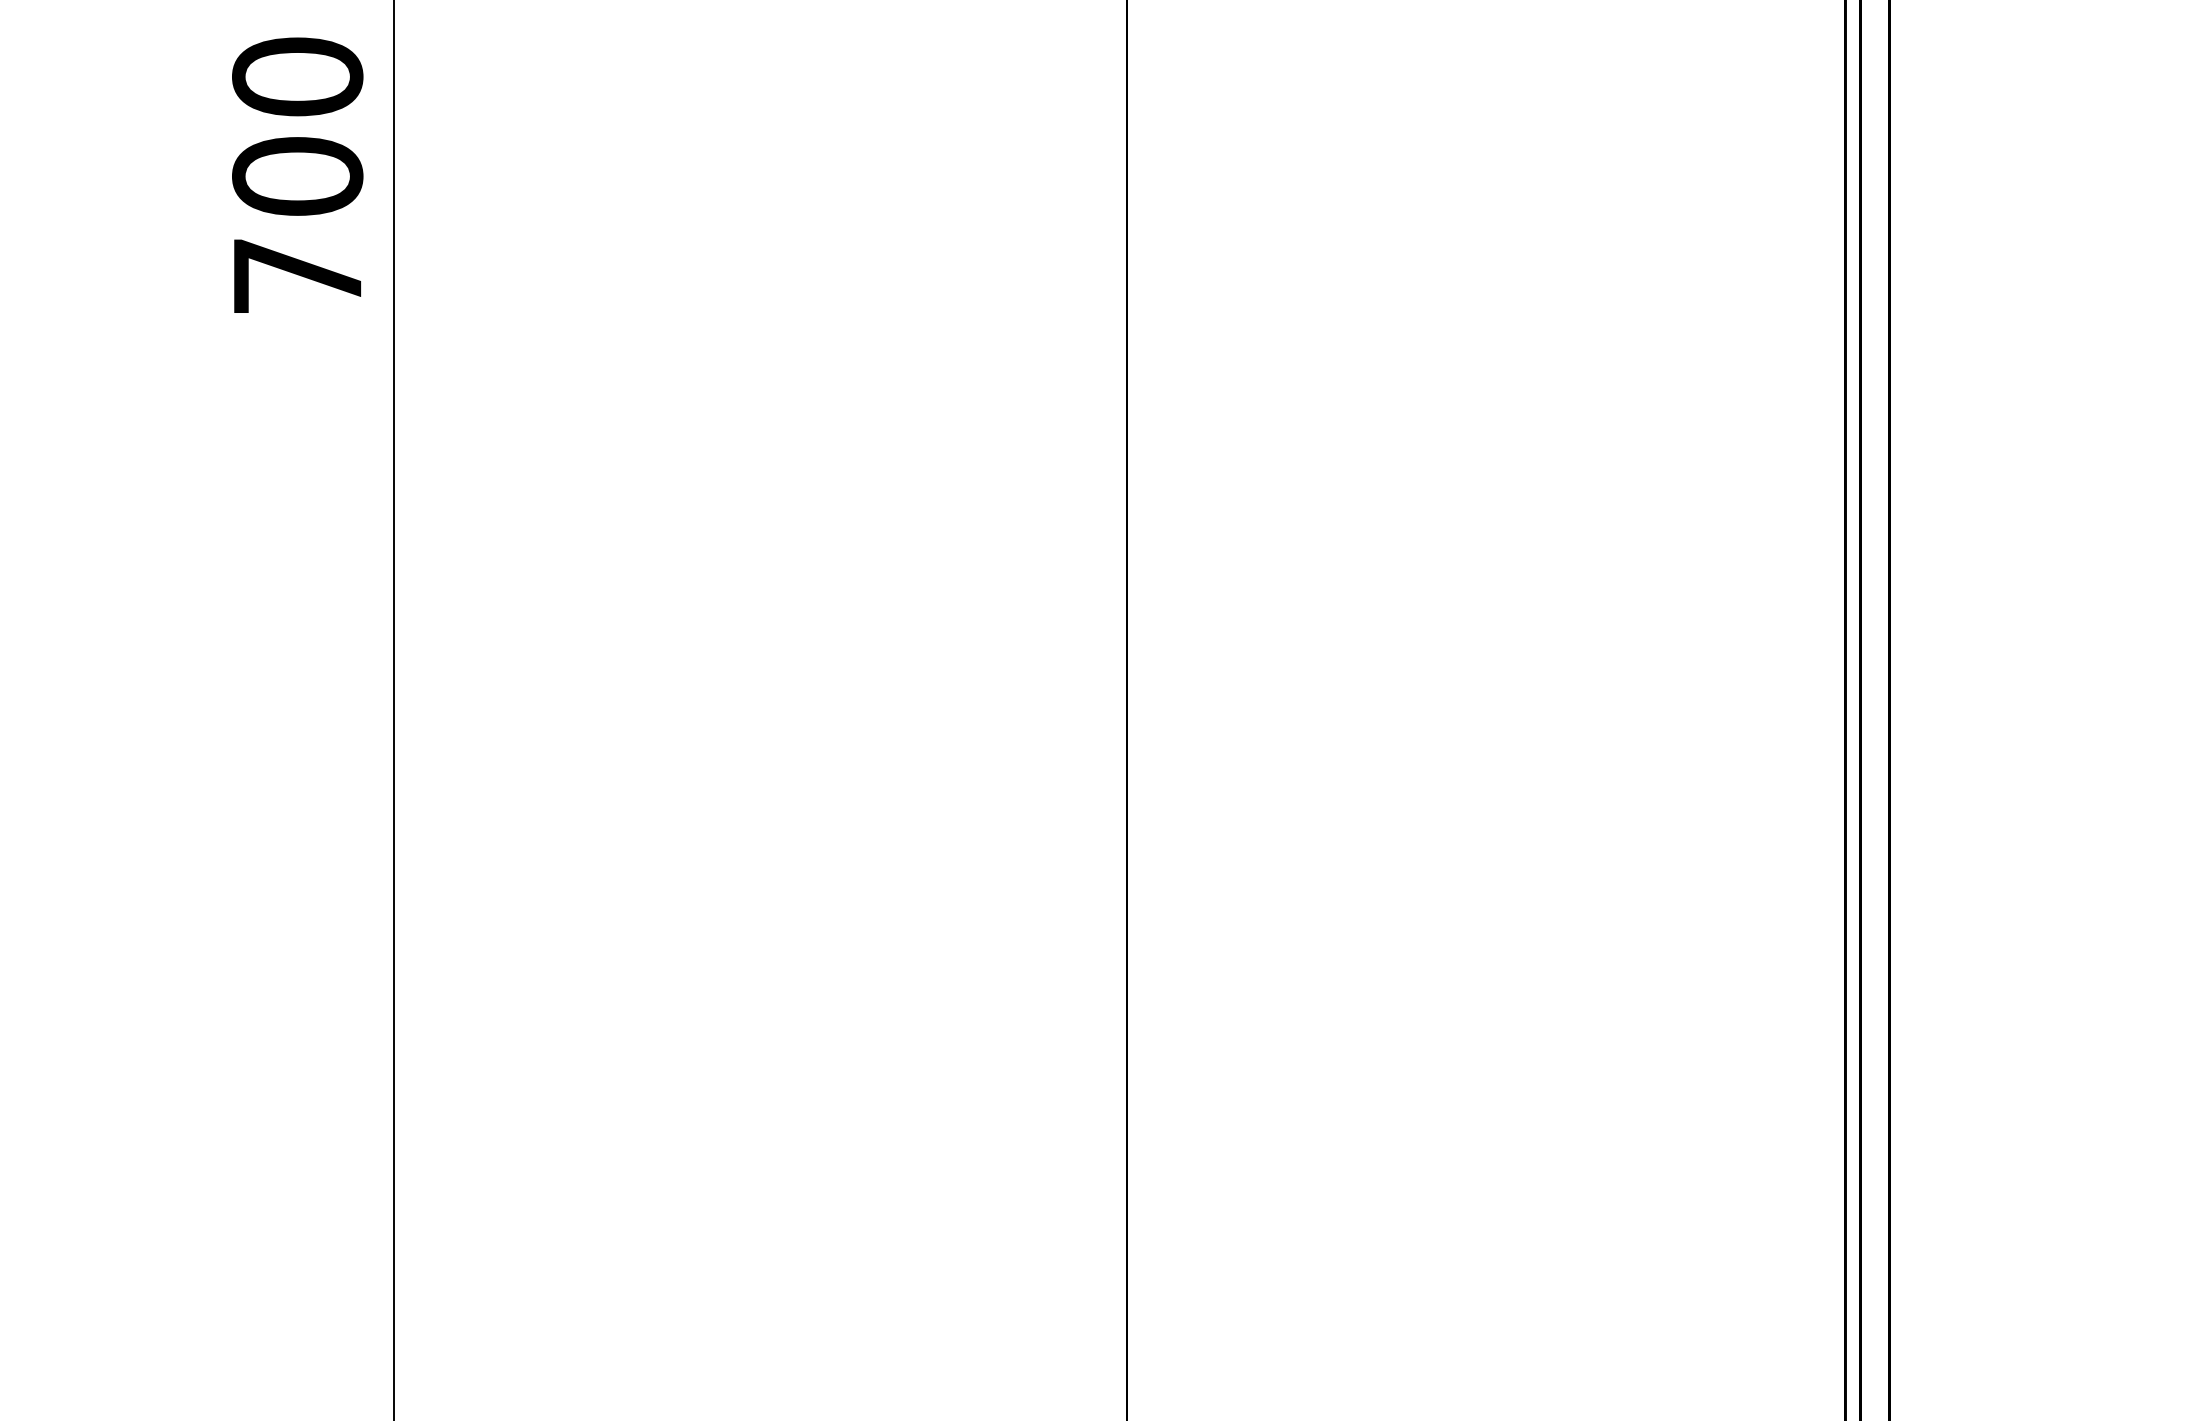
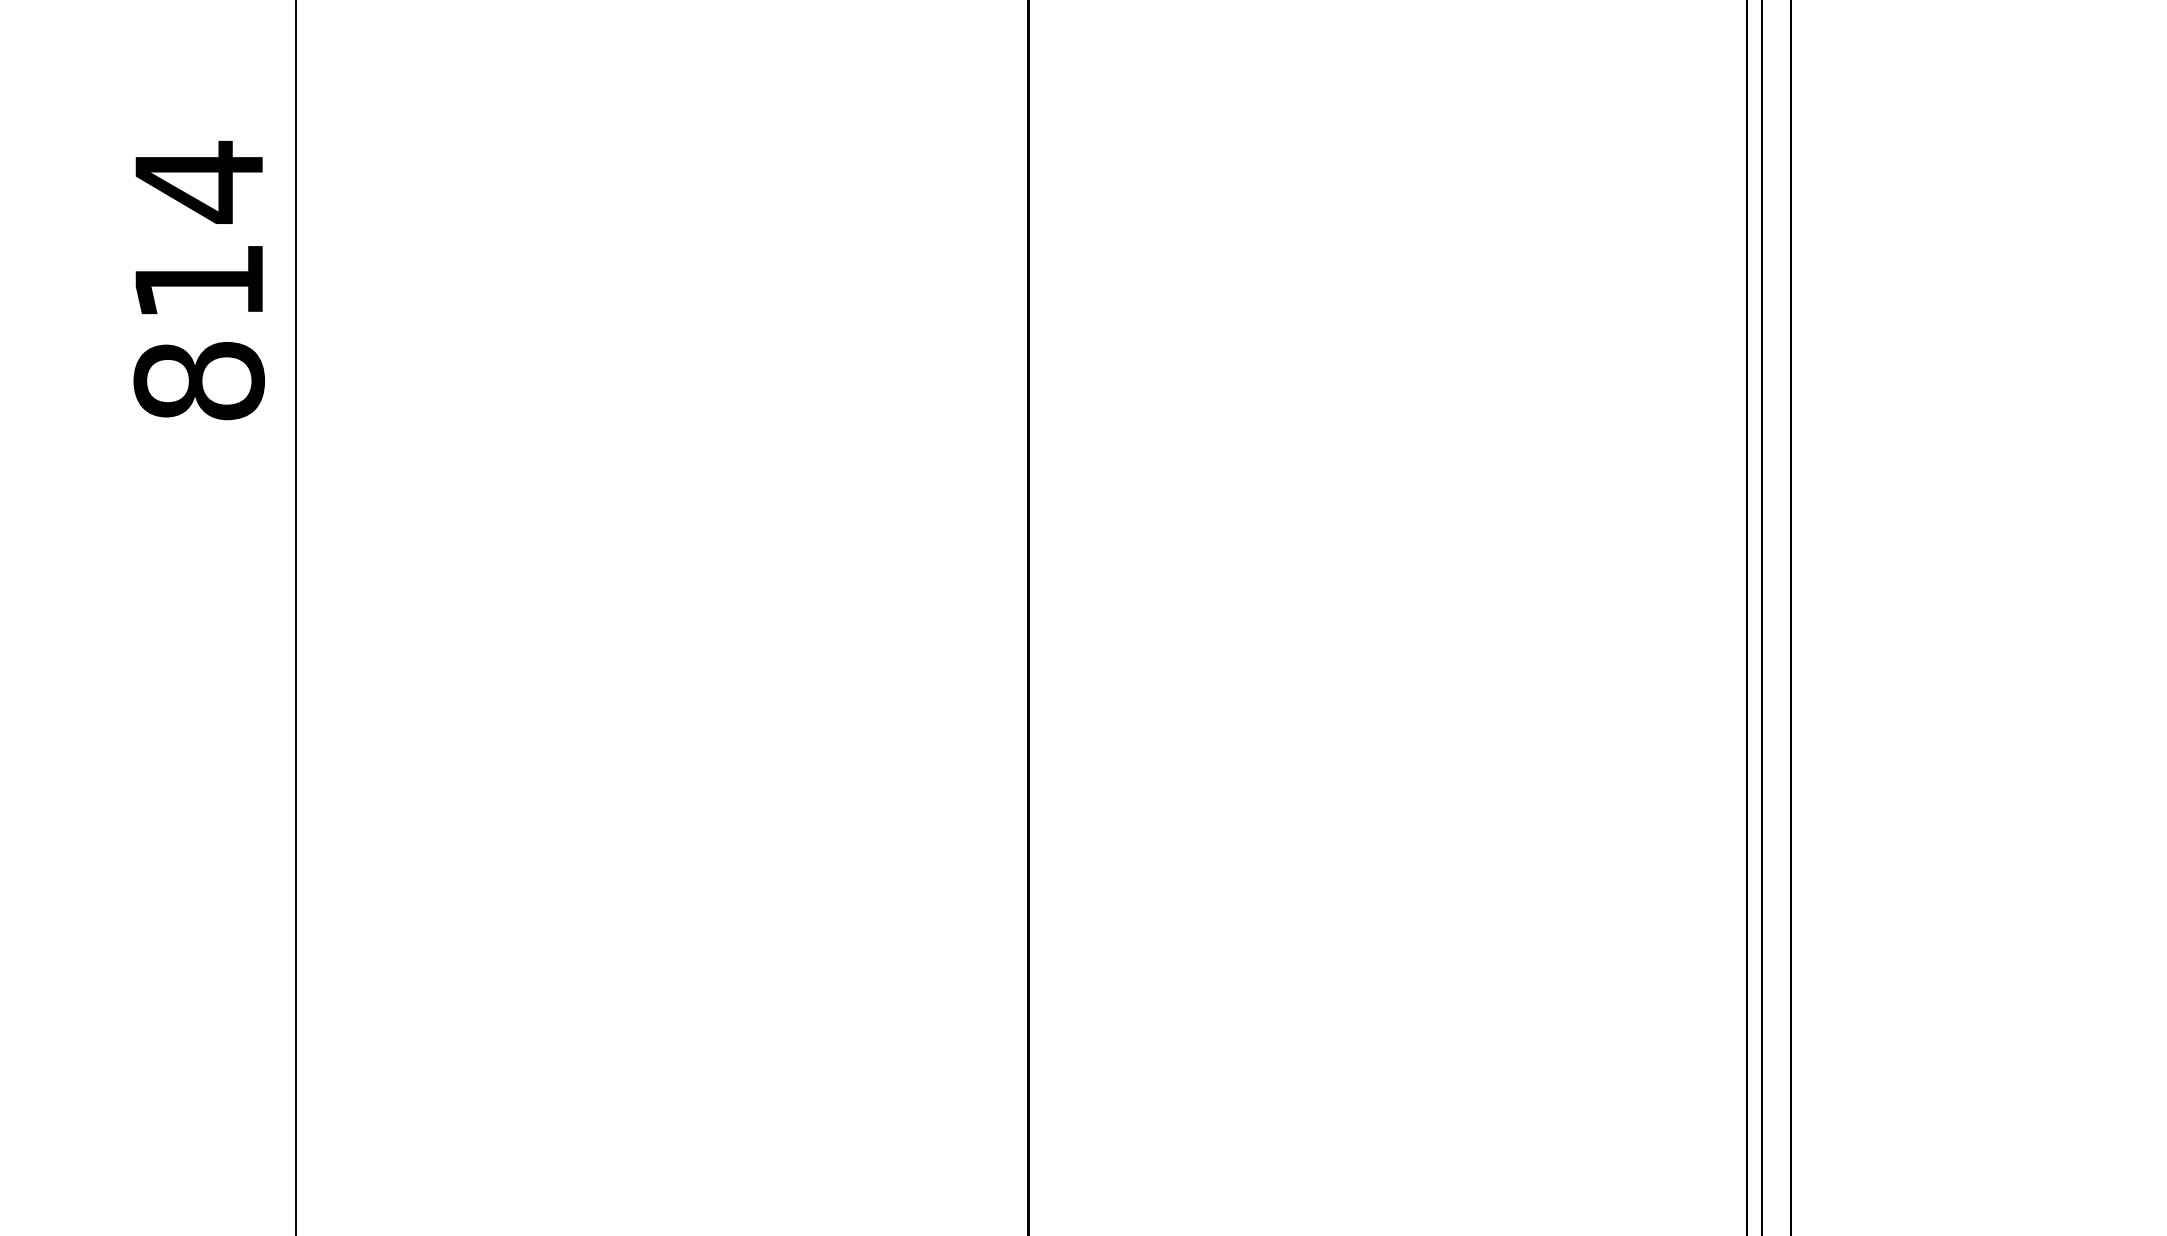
text: (297, 175) -> (199, 280), 700 -> 814

